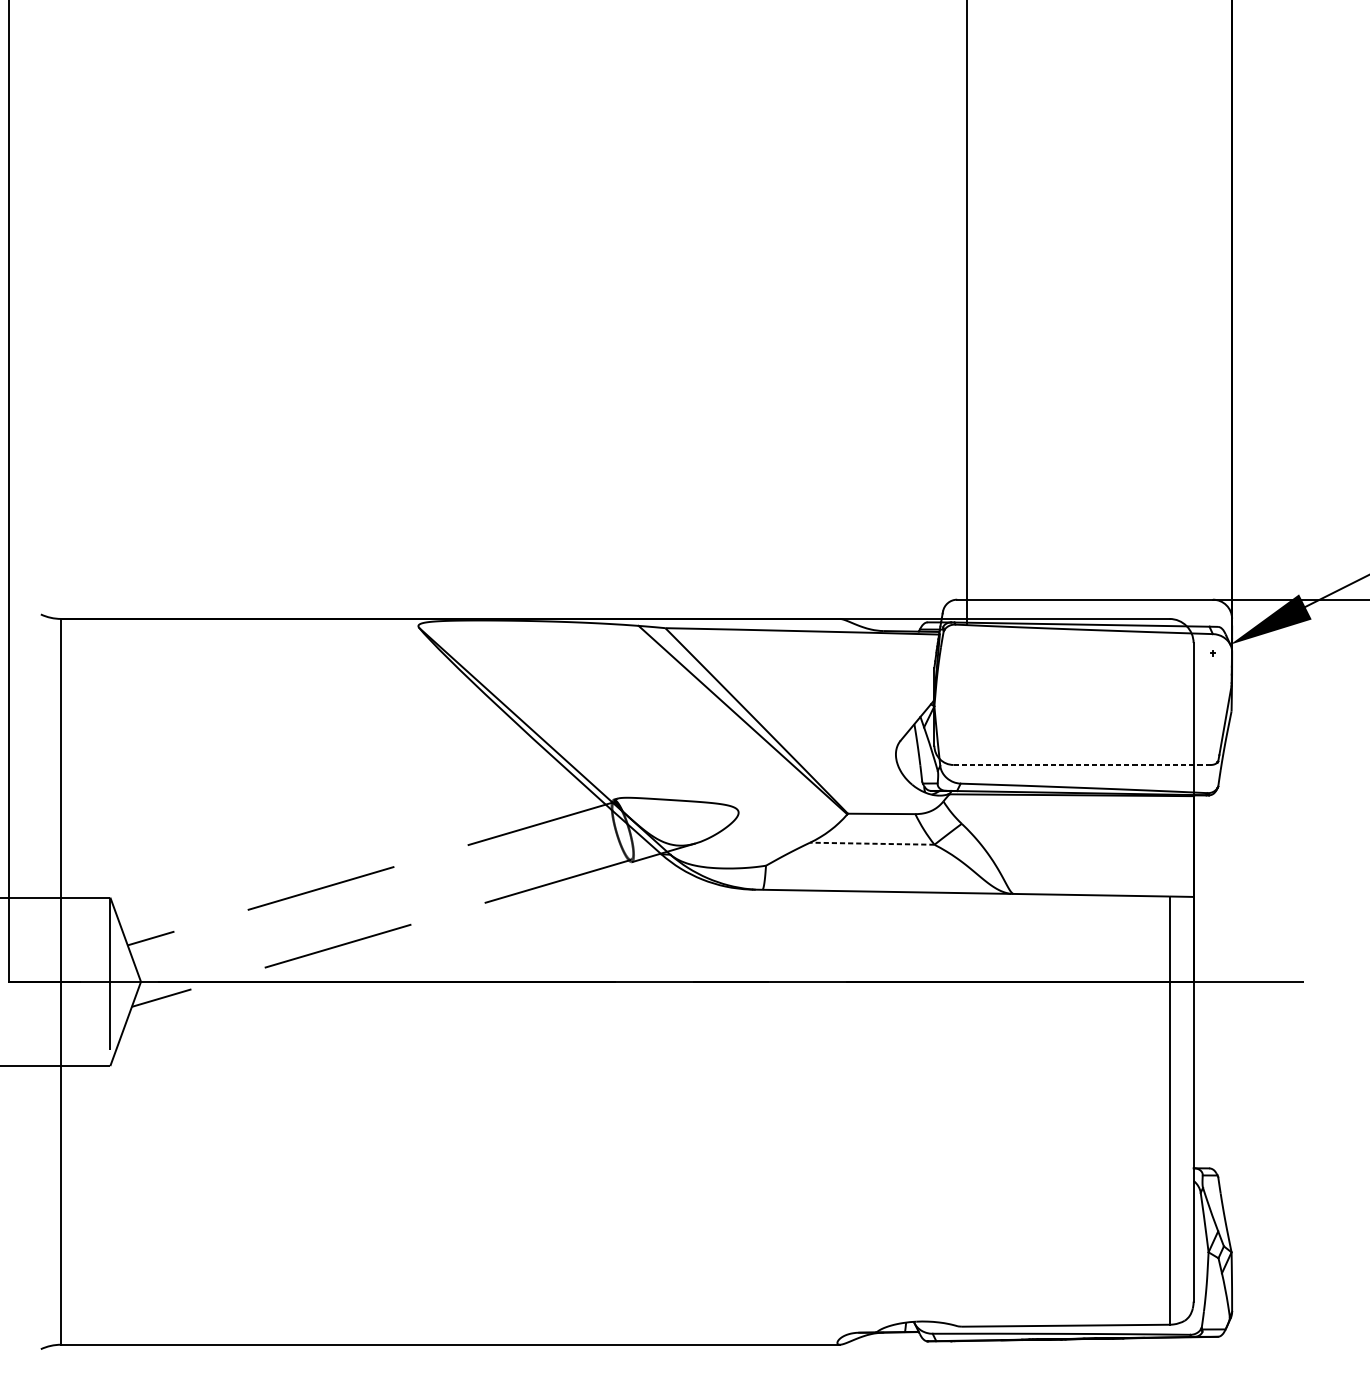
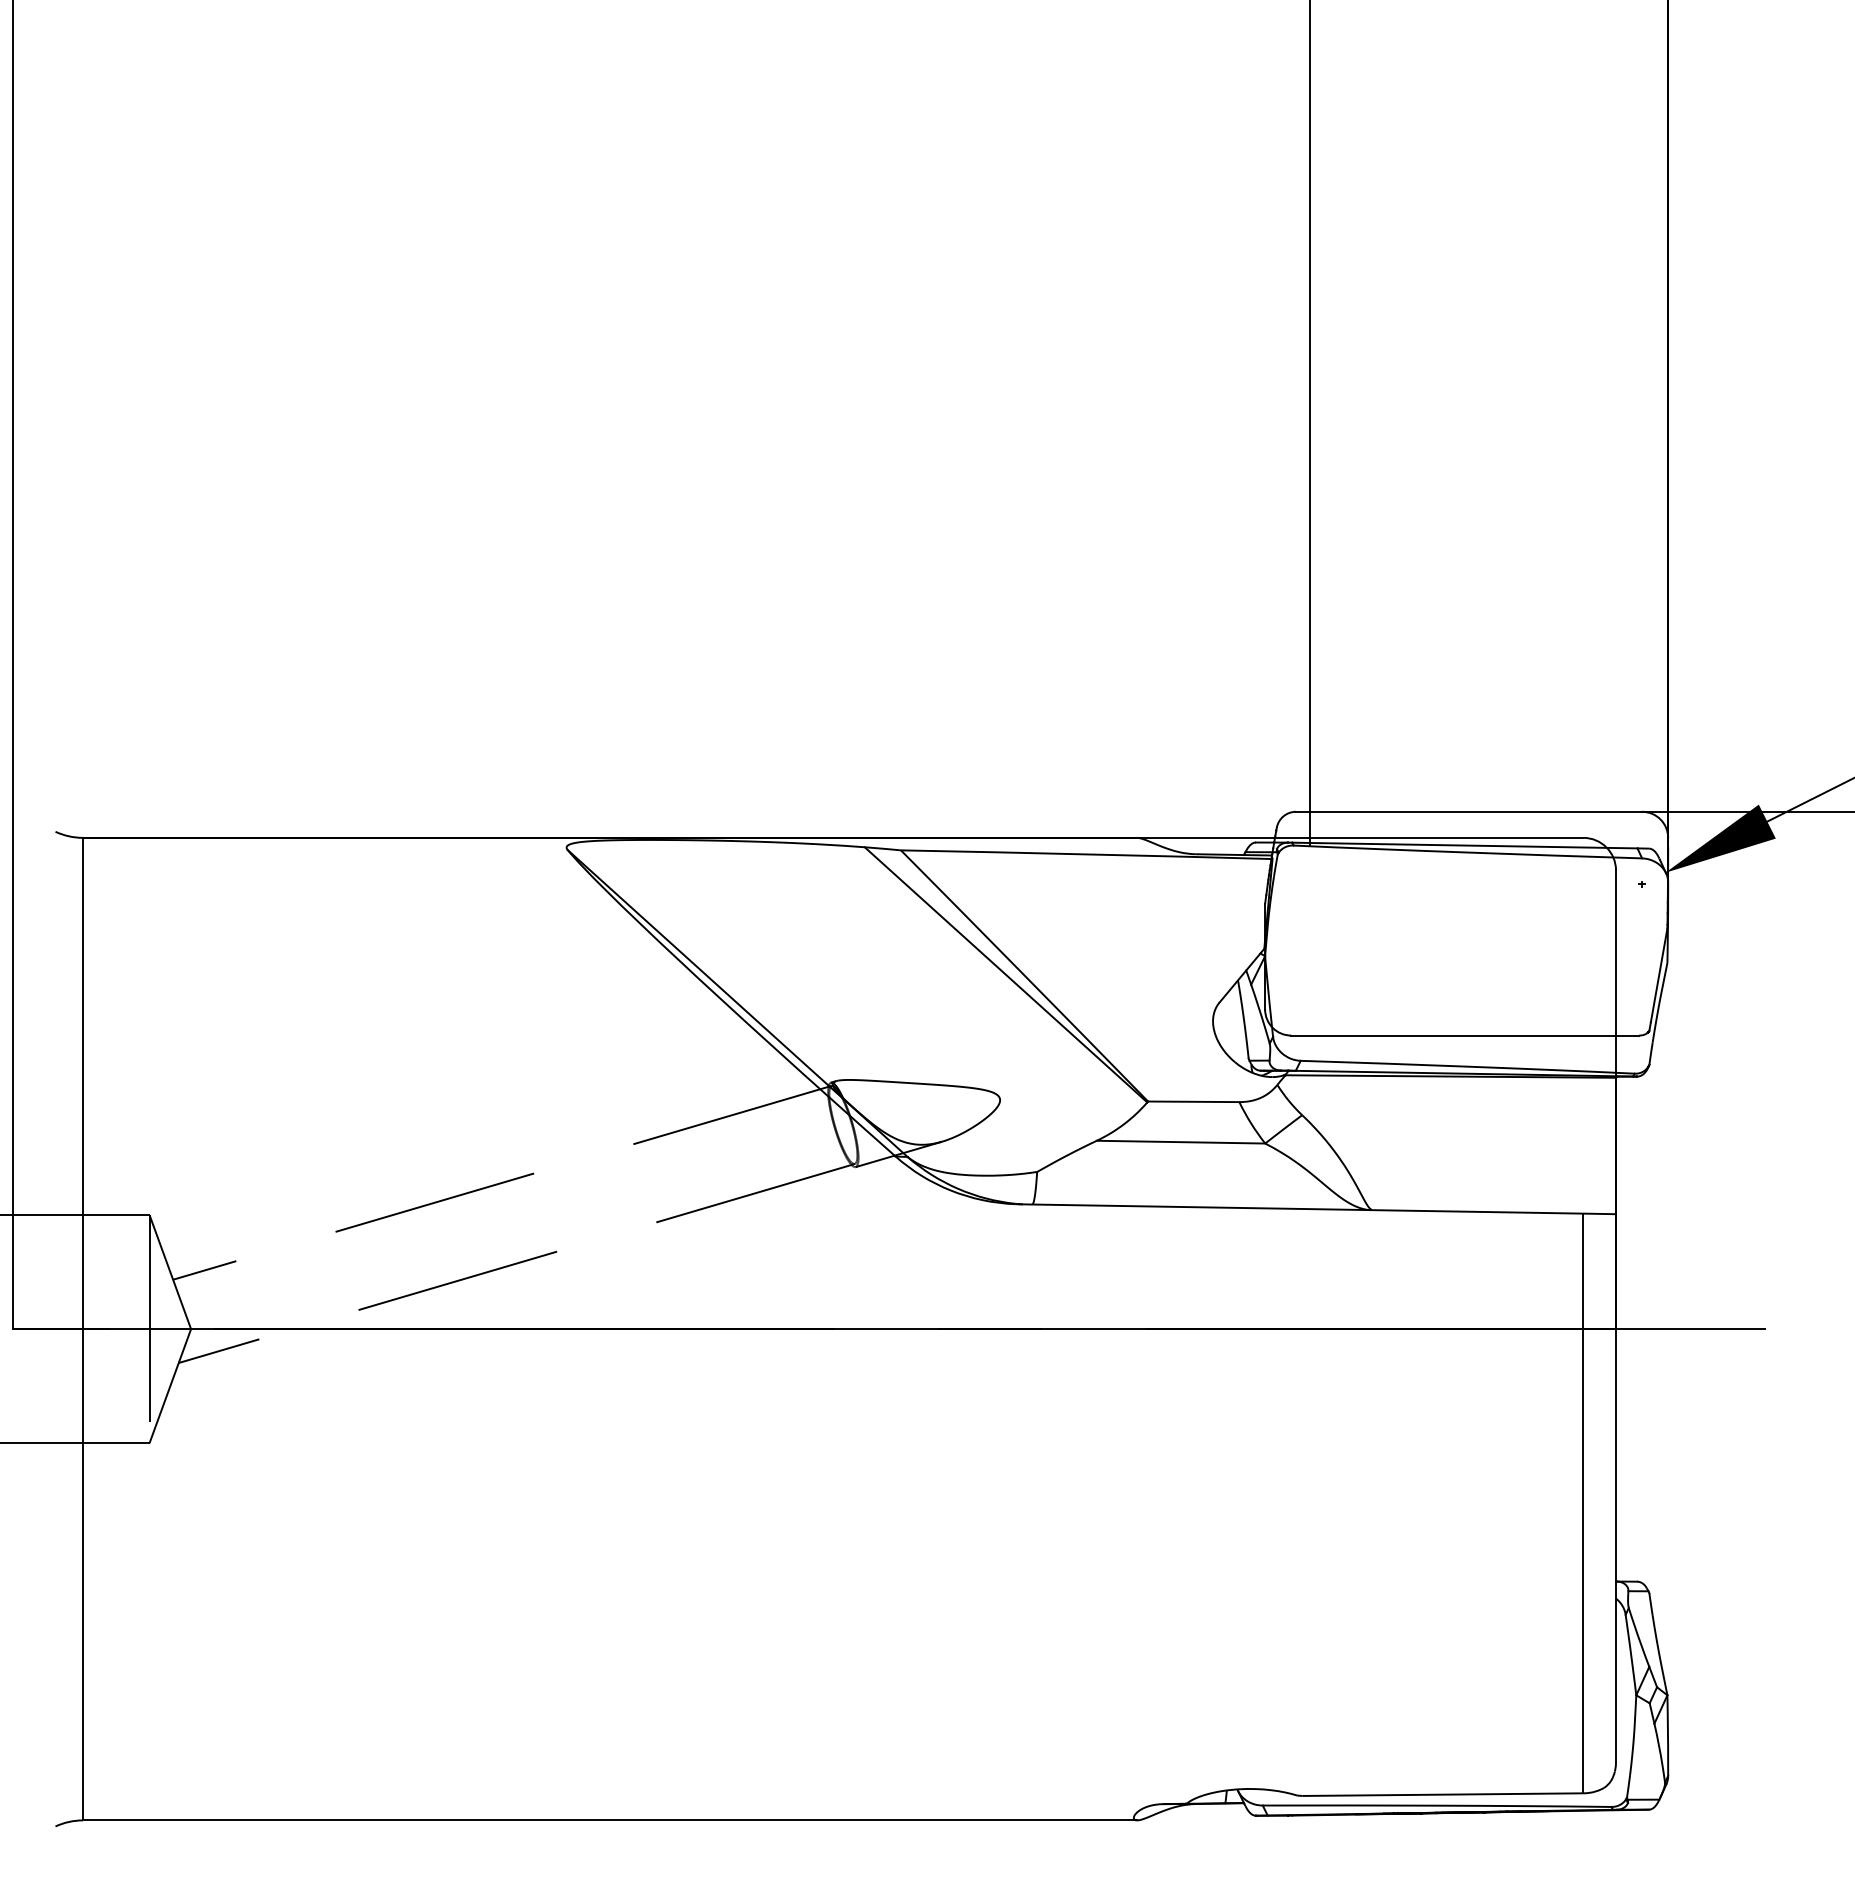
line: (1082, 764) -> (1465, 1035), dashed -> solid
line: (871, 843) -> (1180, 1142), dashed -> solid

